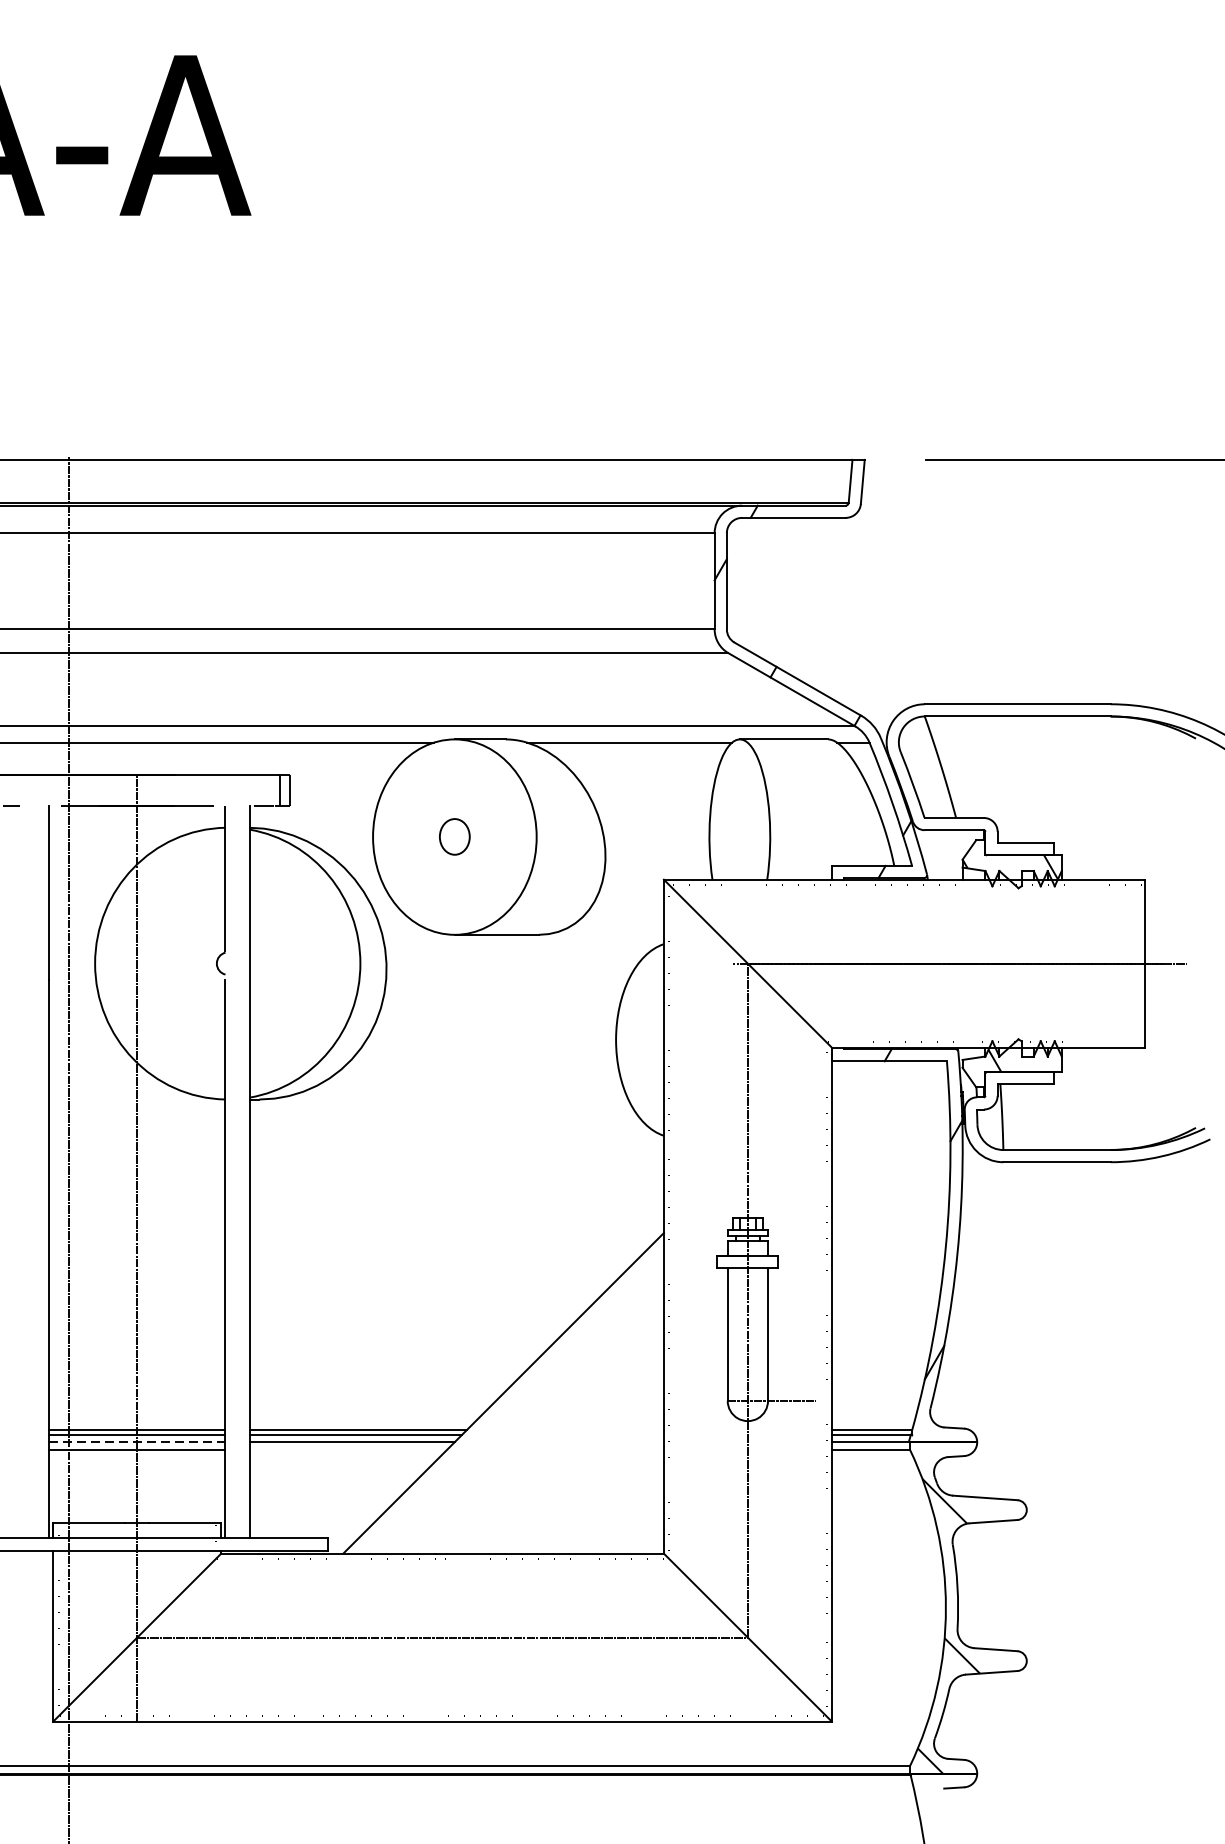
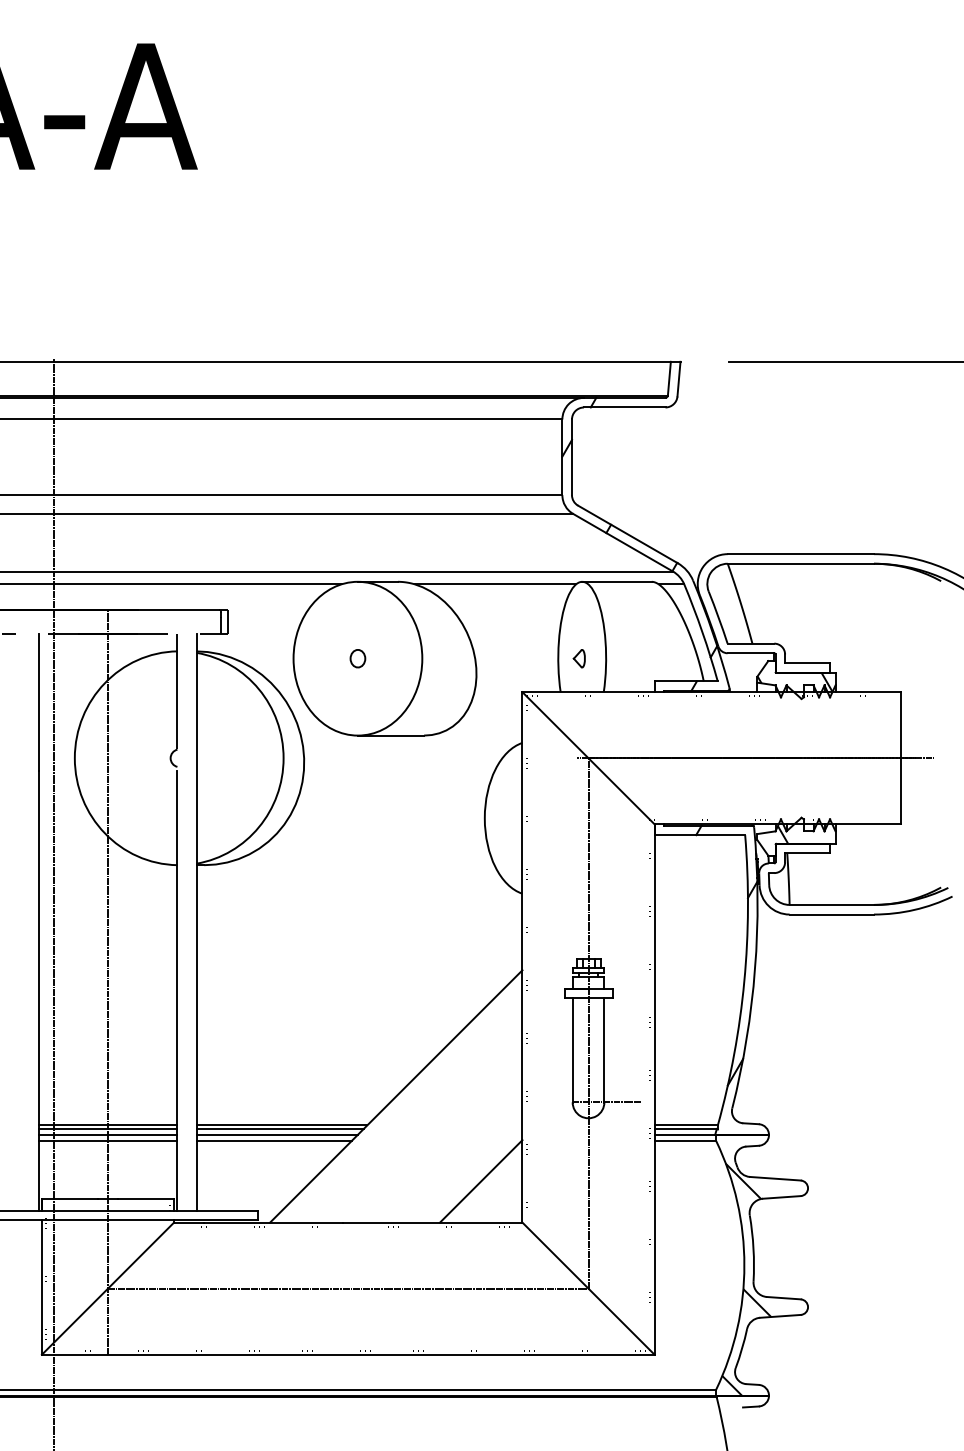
part: (454, 836) -> (357, 658), size x0.62
part: (735, 836) -> (578, 658), added
line: (137, 1442) -> (108, 1135), dashed -> solid
line: (347, 1450) -> (273, 1141), added
line: (611, 1501) -> (481, 1181), added

